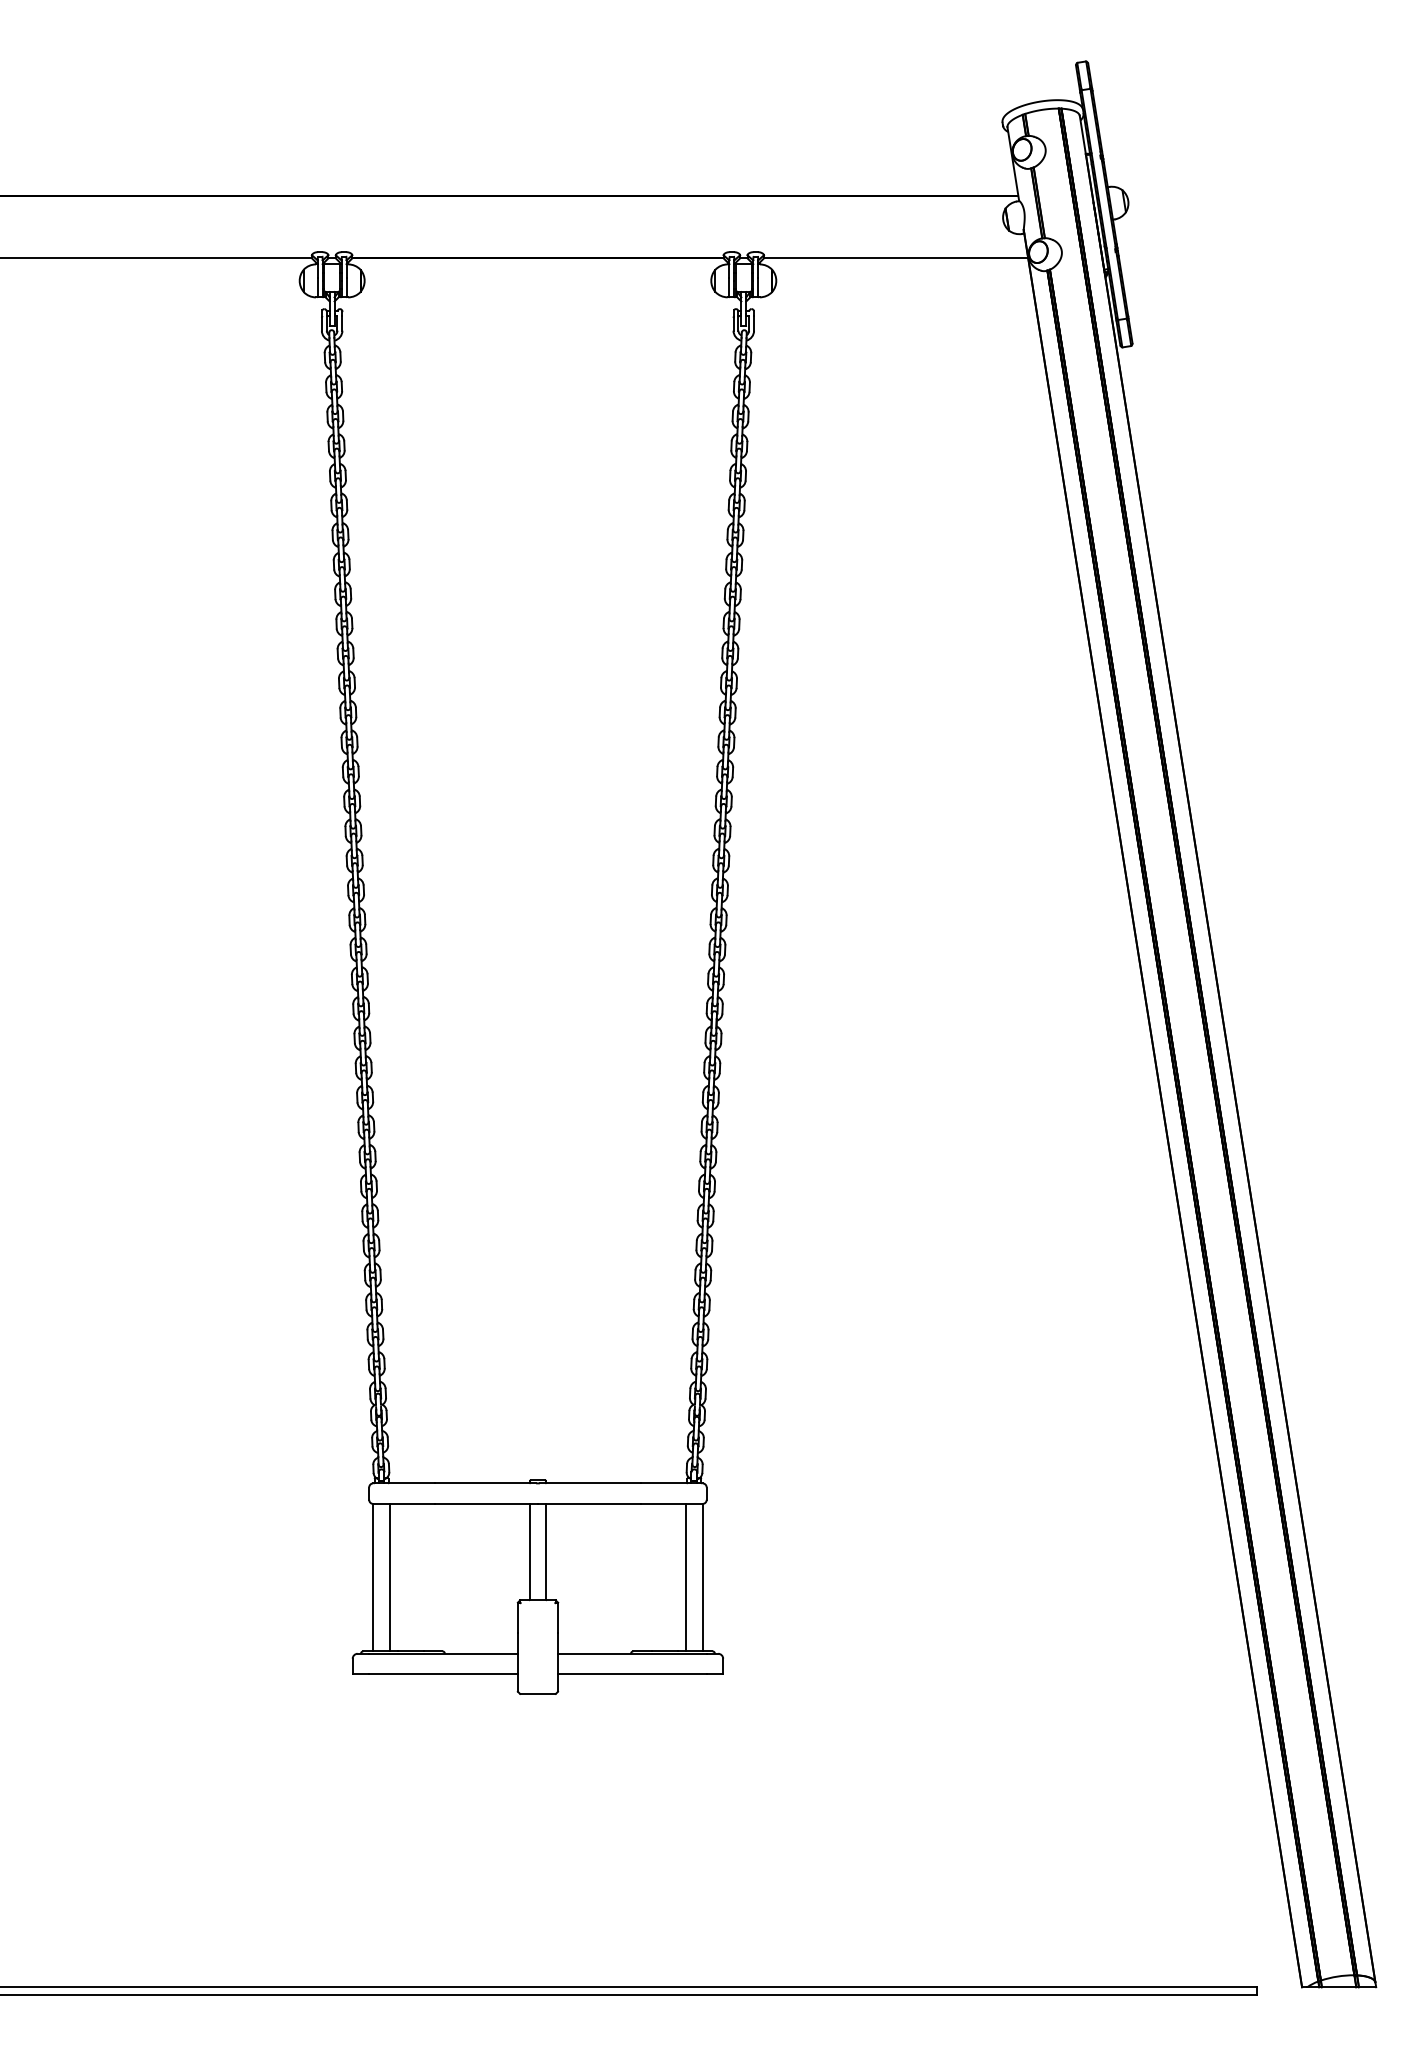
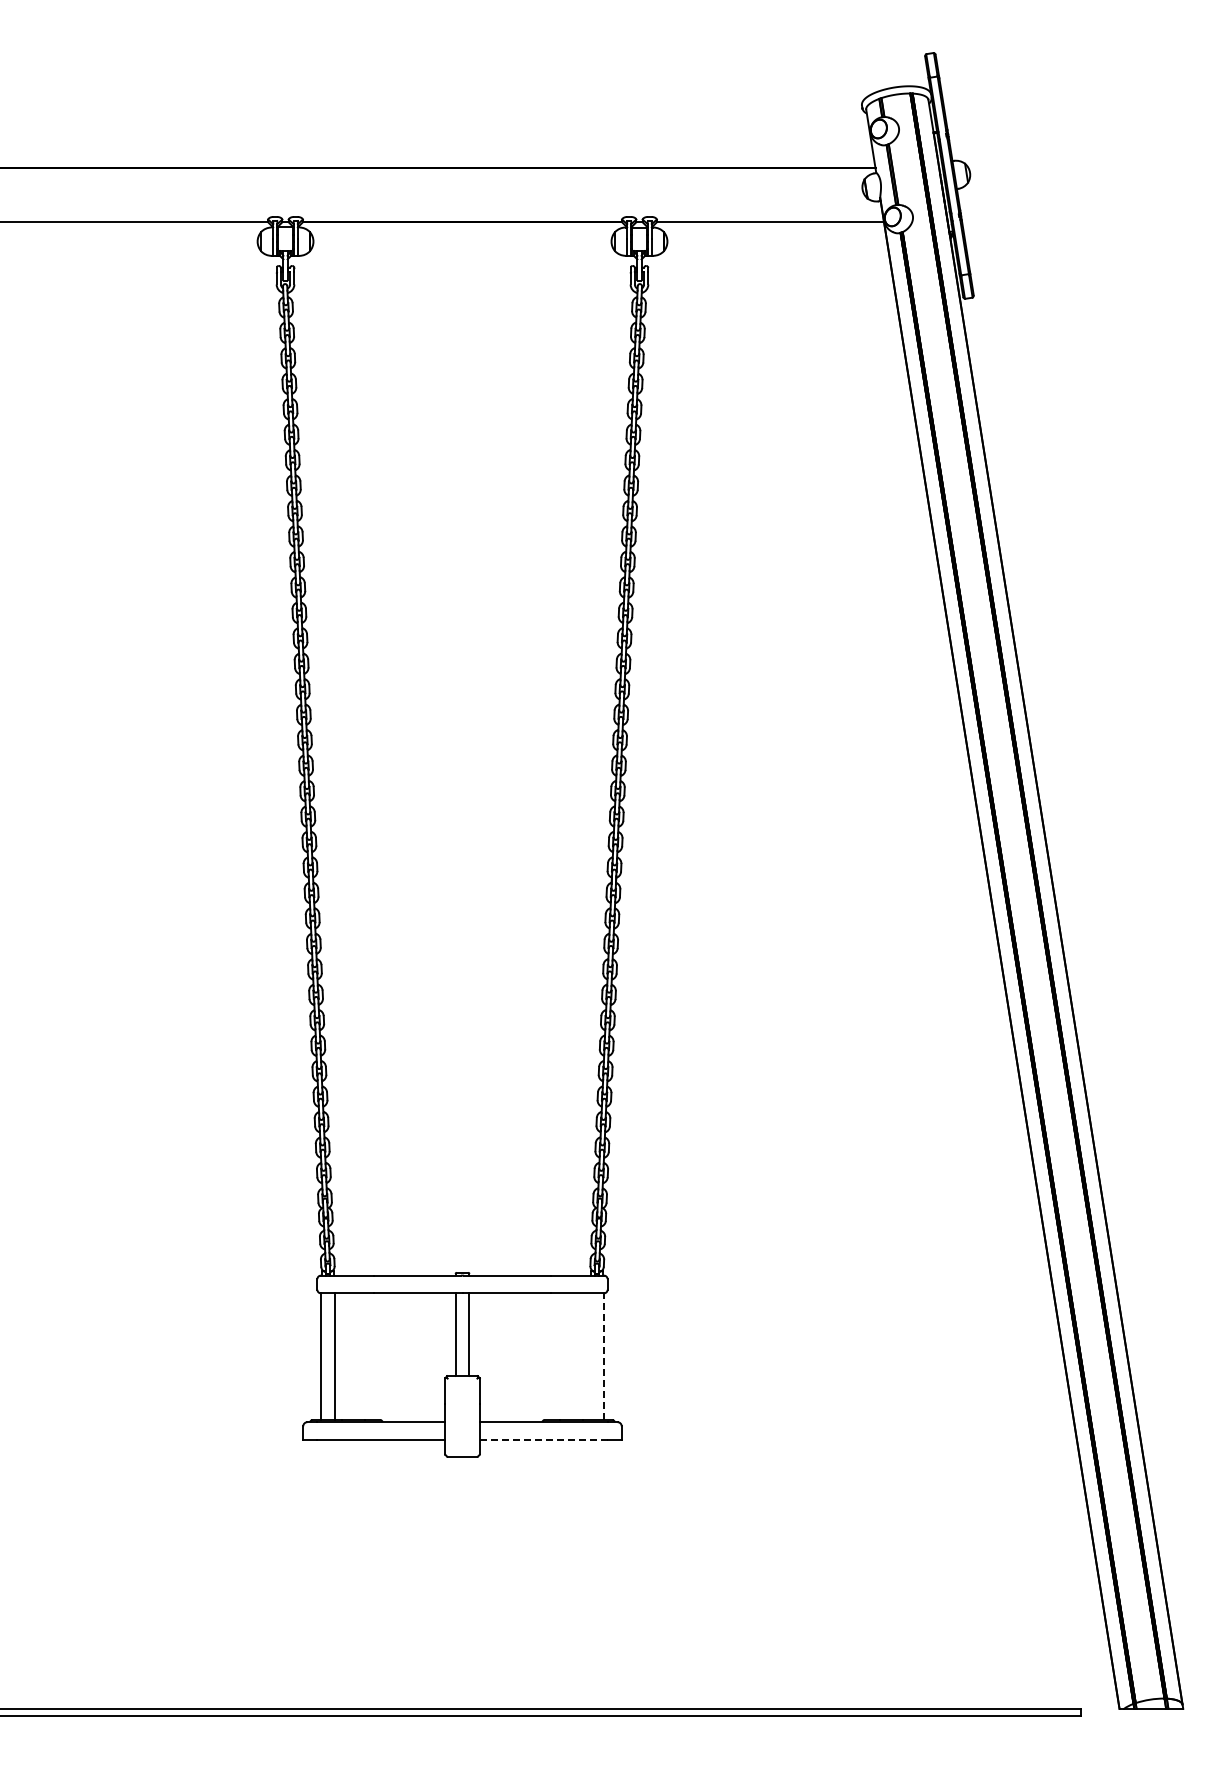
line: (685, 1577) -> (589, 1356), removed
line: (703, 1577) -> (604, 1356), solid -> dashed
line: (632, 1673) -> (543, 1439), solid -> dashed

